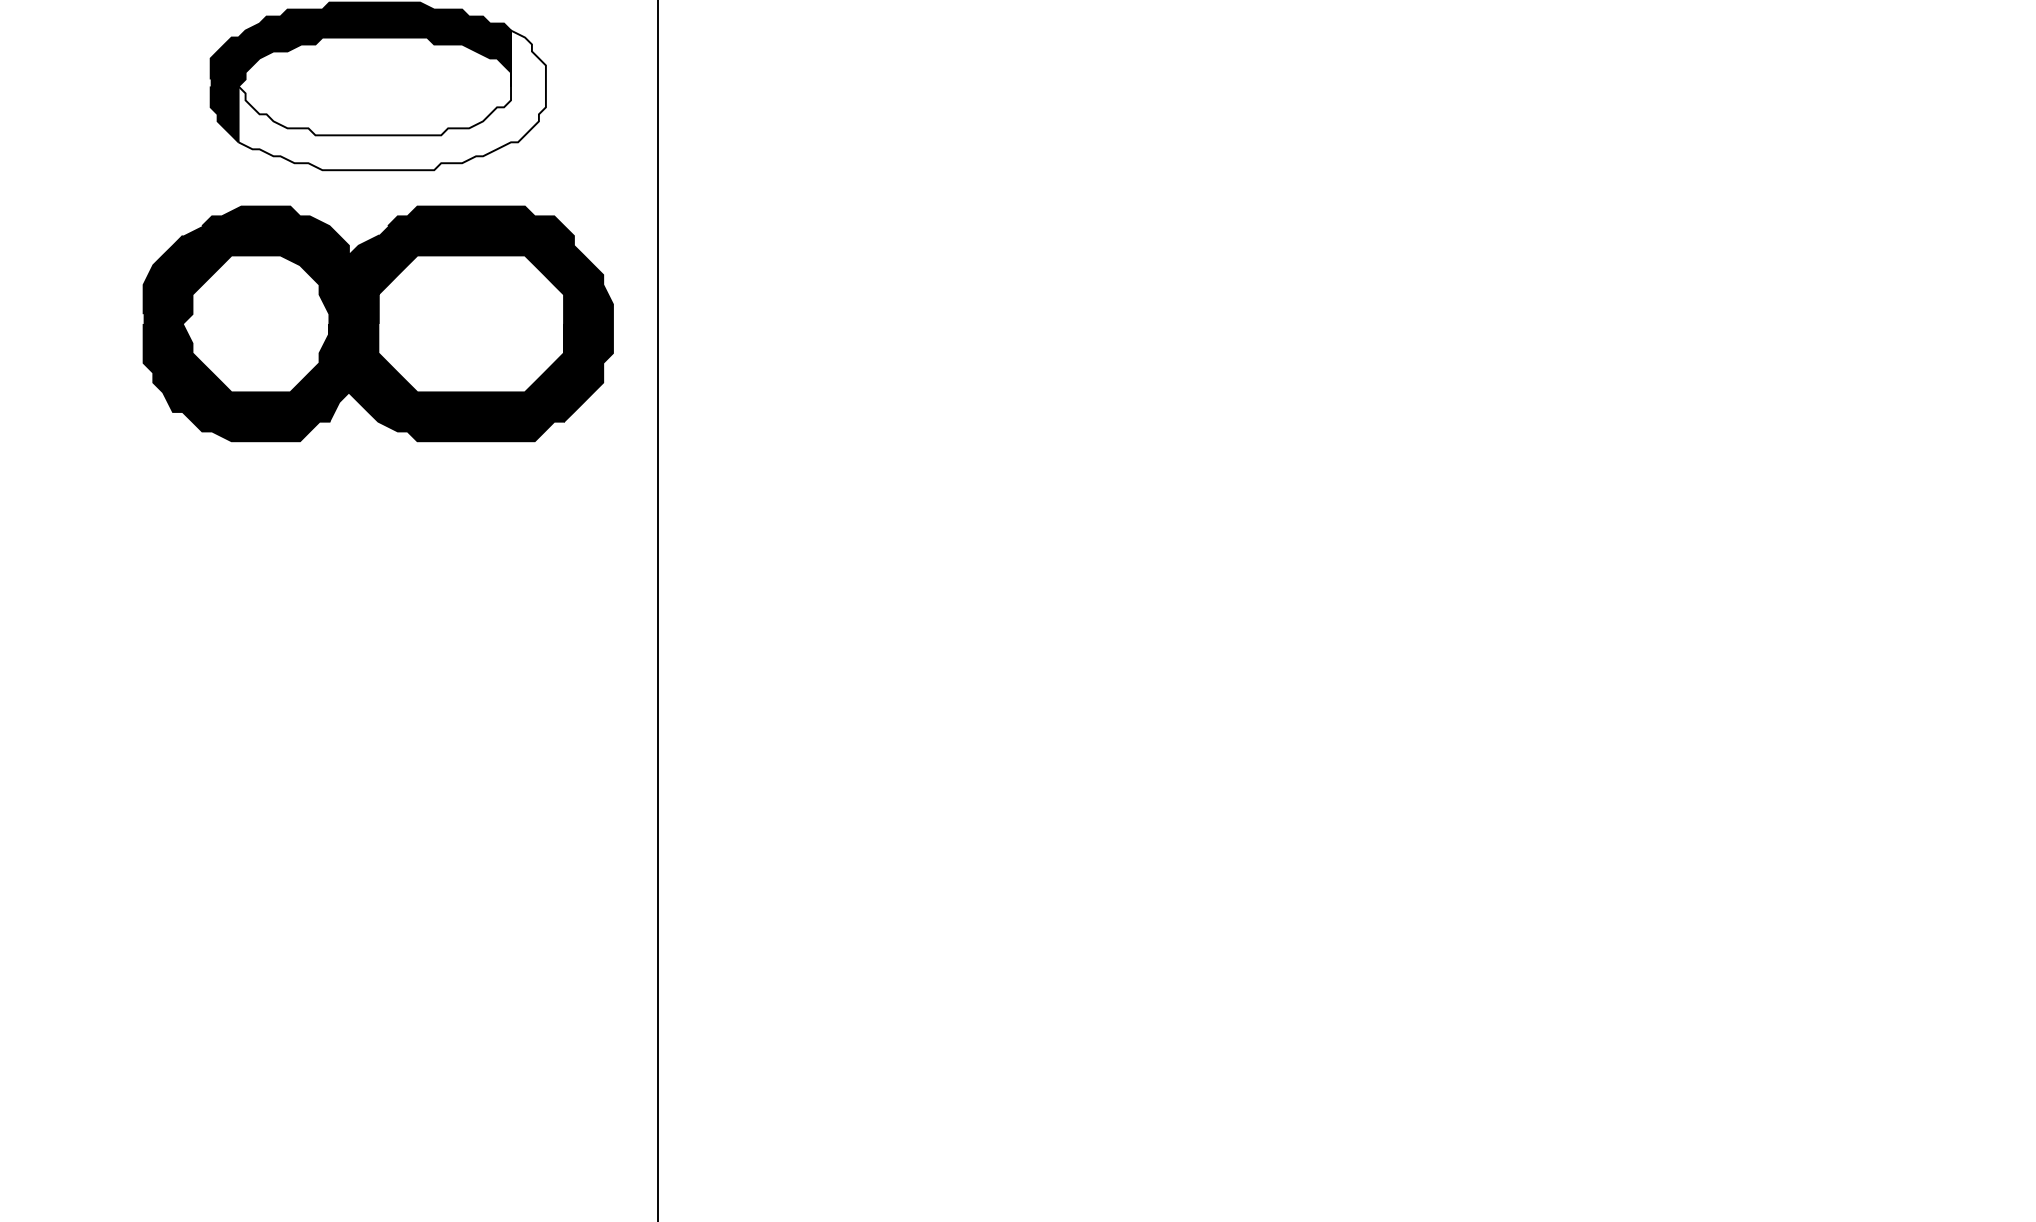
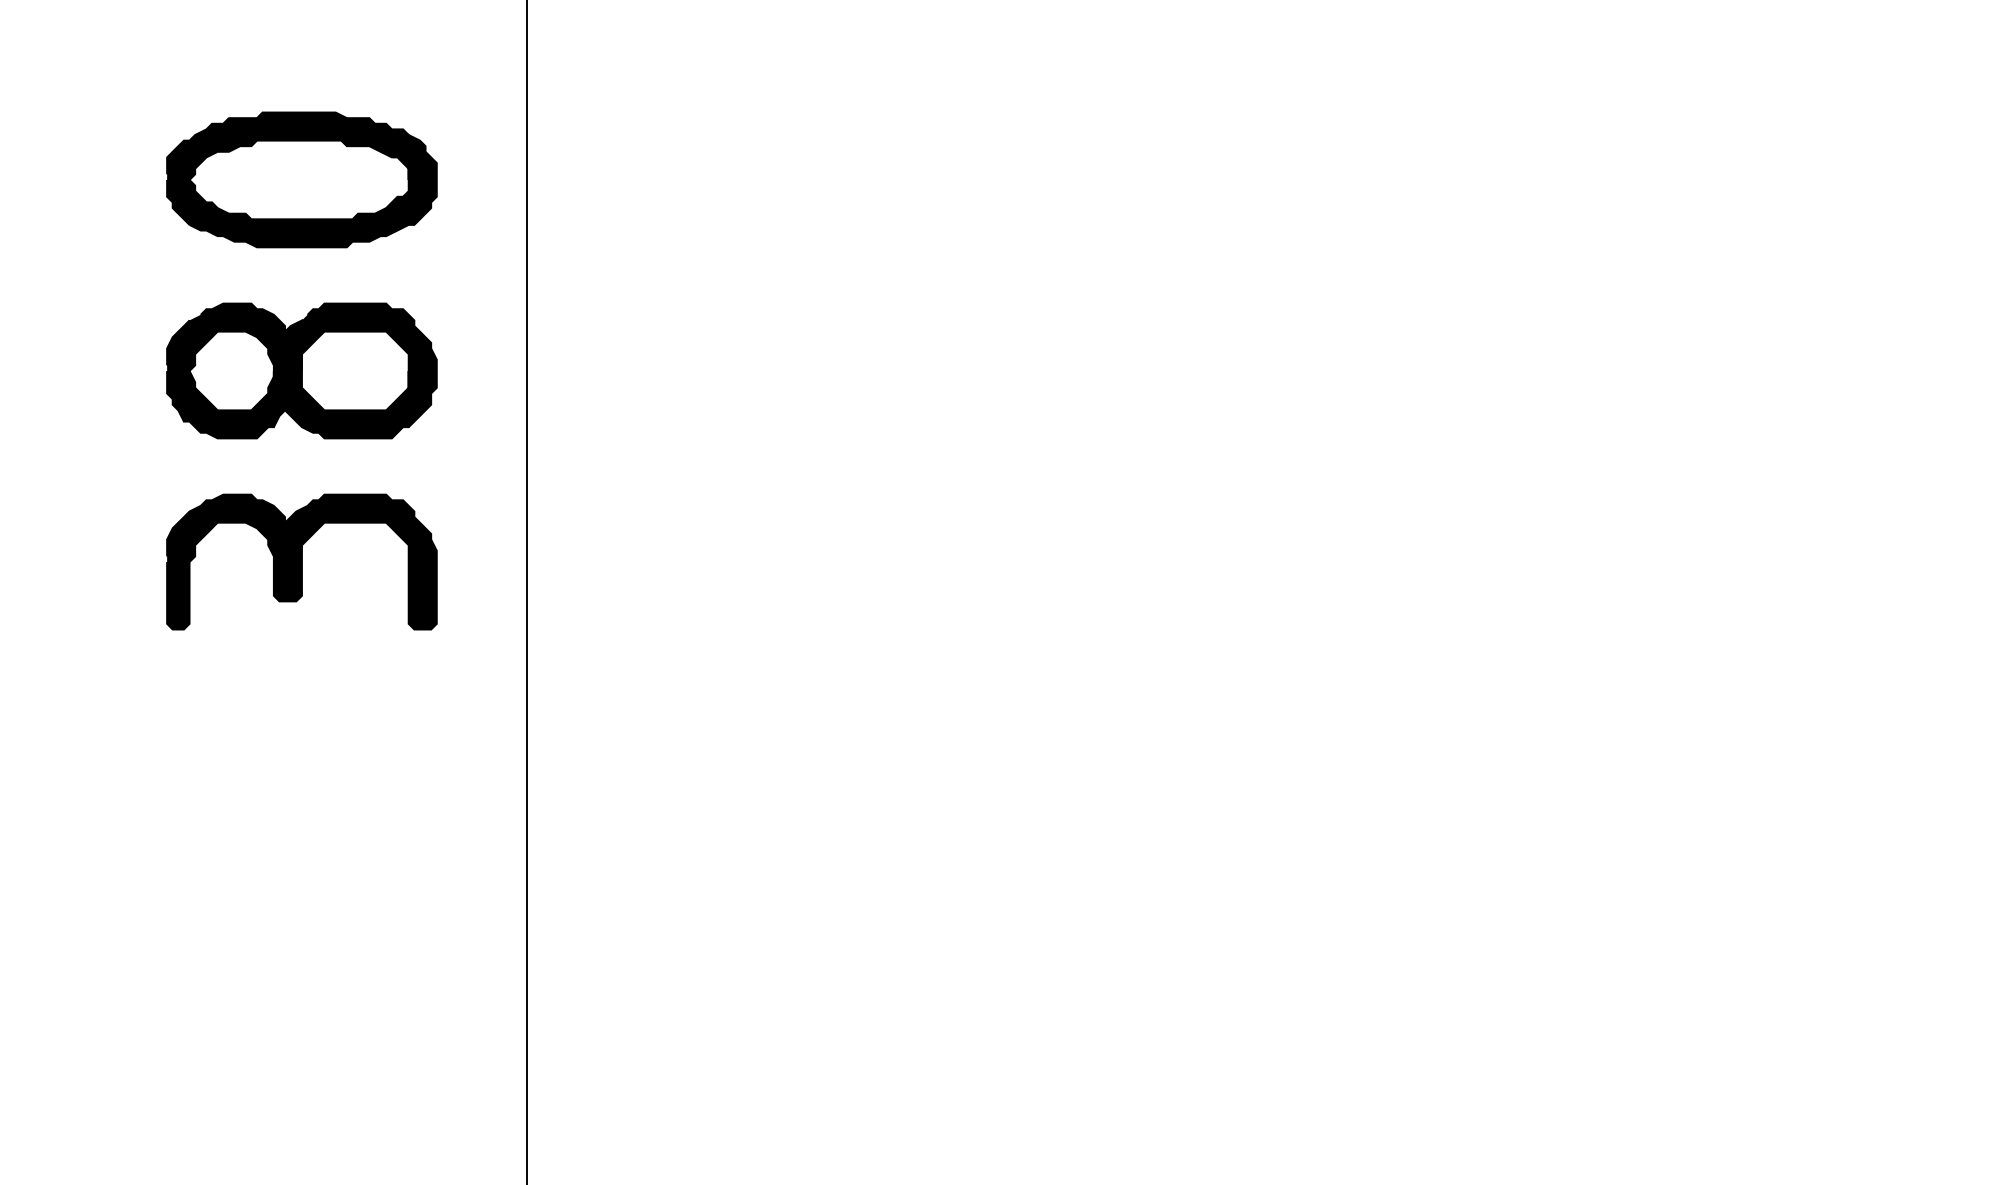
fill: (391, 100) -> (312, 191), added
part: (377, 323) -> (301, 370), size x0.71
part: (377, 560) -> (301, 561), added

